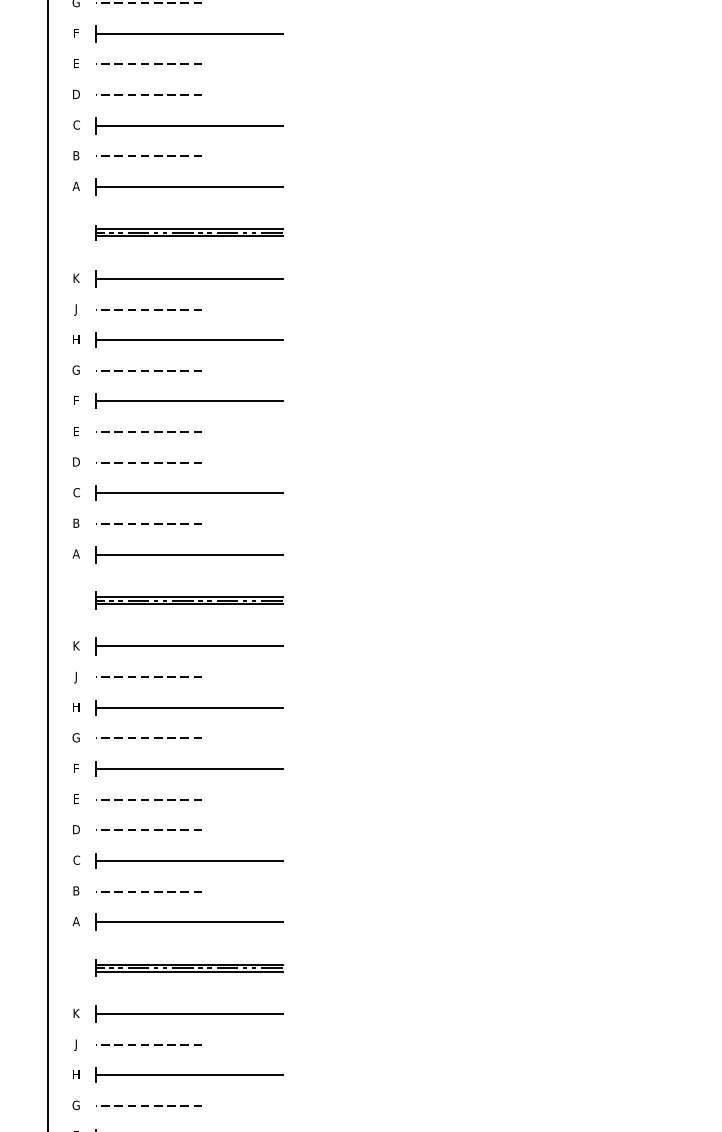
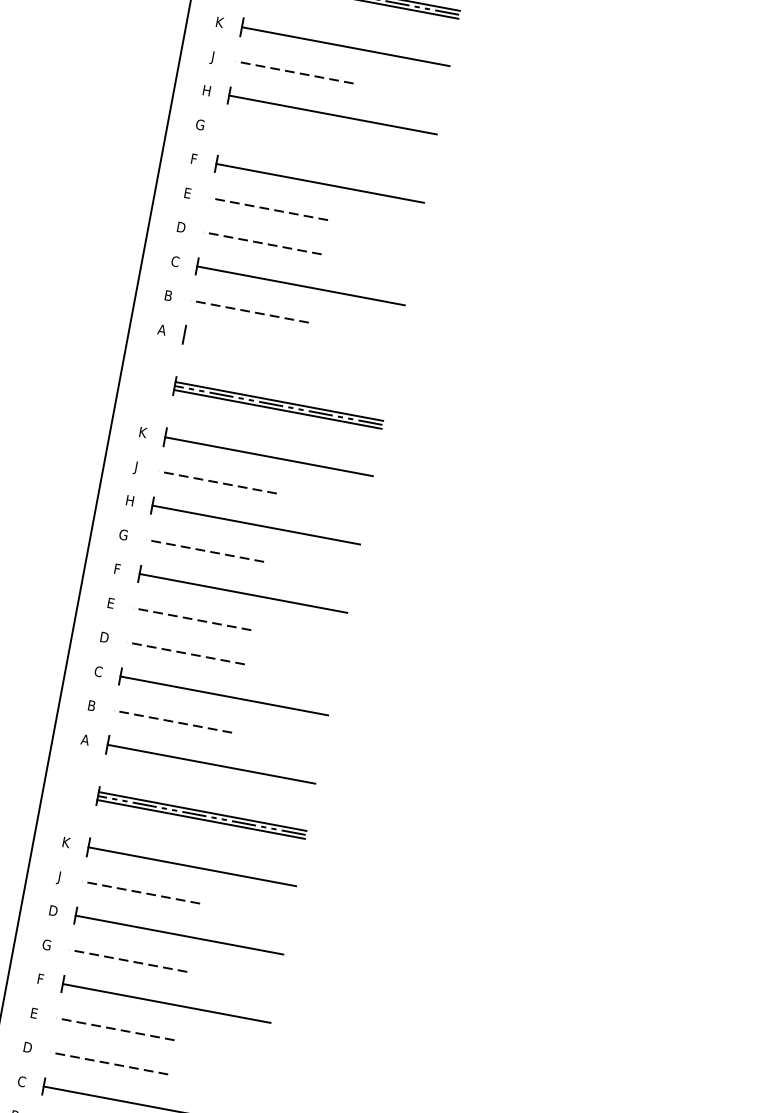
line: (148, 370) -> (280, 140), removed
line: (189, 554) -> (288, 354), removed
text: (76, 1074) -> (53, 910), H -> D

